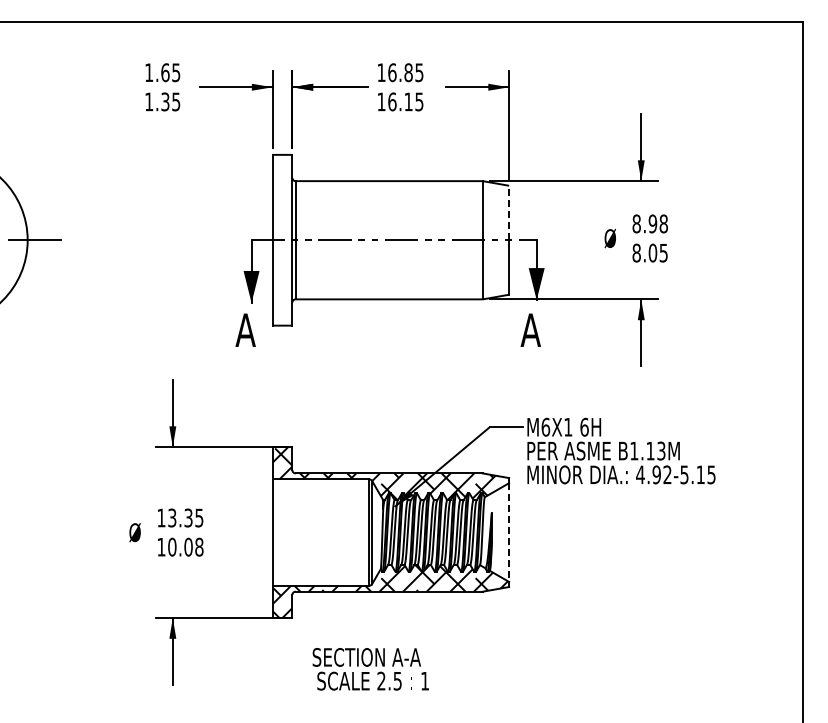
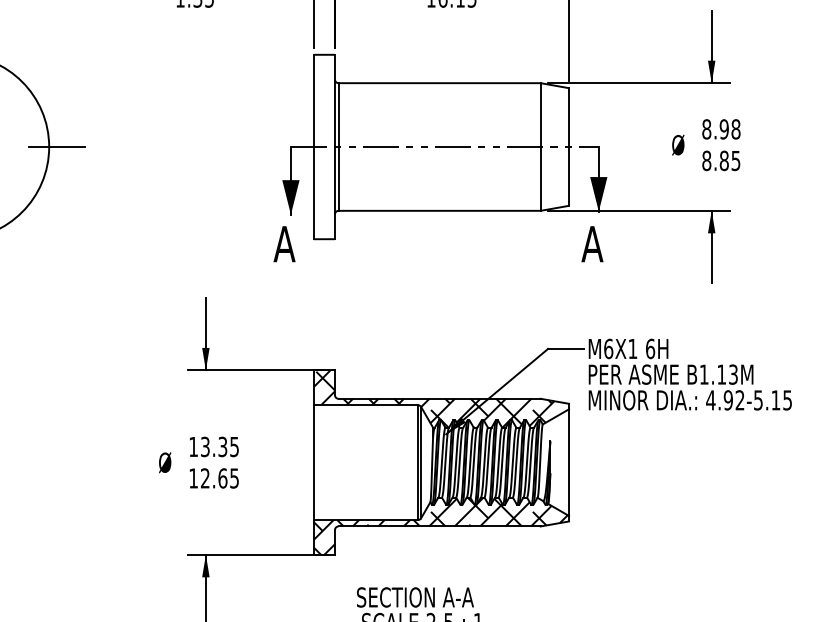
line: (509, 212) -> (569, 117), dashed -> solid
text: (652, 253) -> (723, 161), 8.05 -> 8.85
line: (509, 533) -> (569, 463), dashed -> solid
text: (185, 546) -> (219, 477), 10.08 -> 12.65

